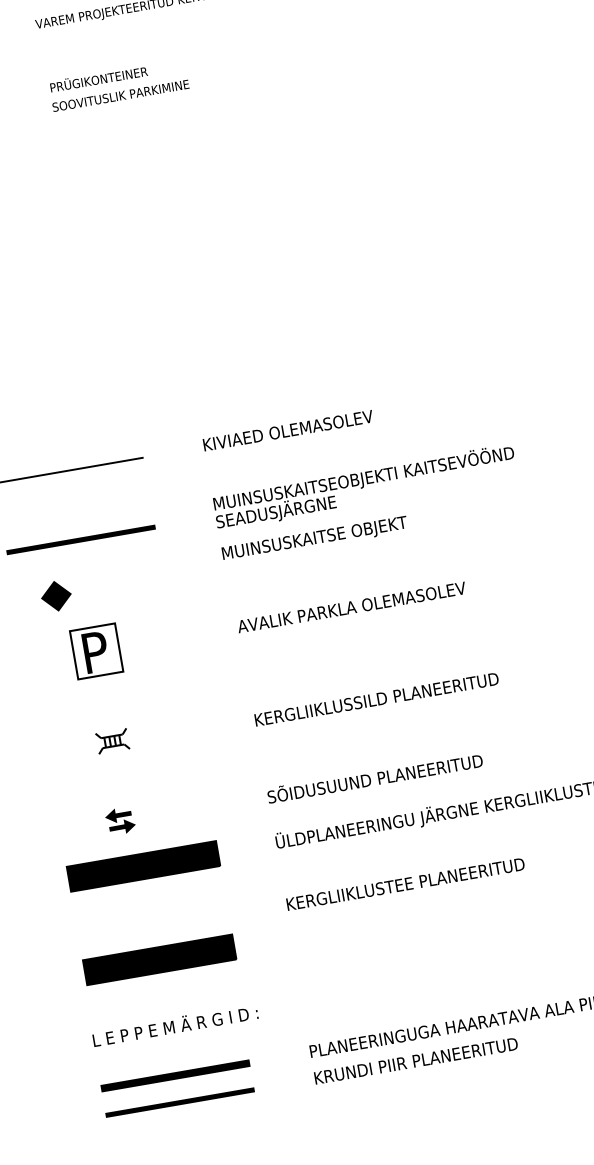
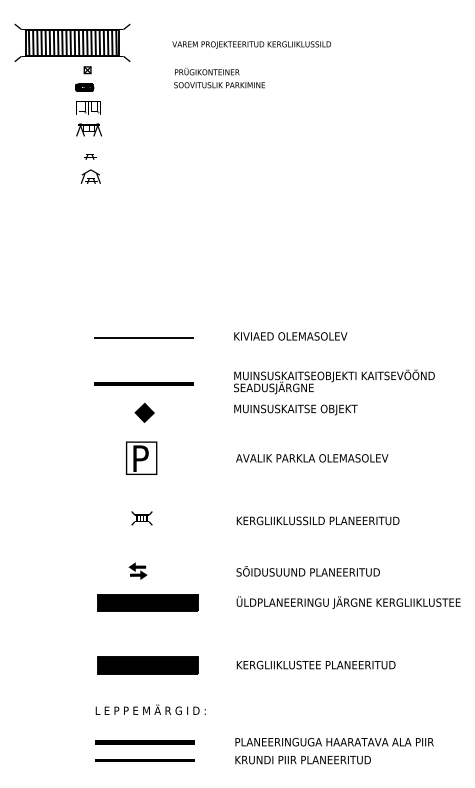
text: (118, 84) -> (219, 77), moved
part: (56, 595) -> (144, 412), moved
text: (404, 883) -> (315, 664), moved

